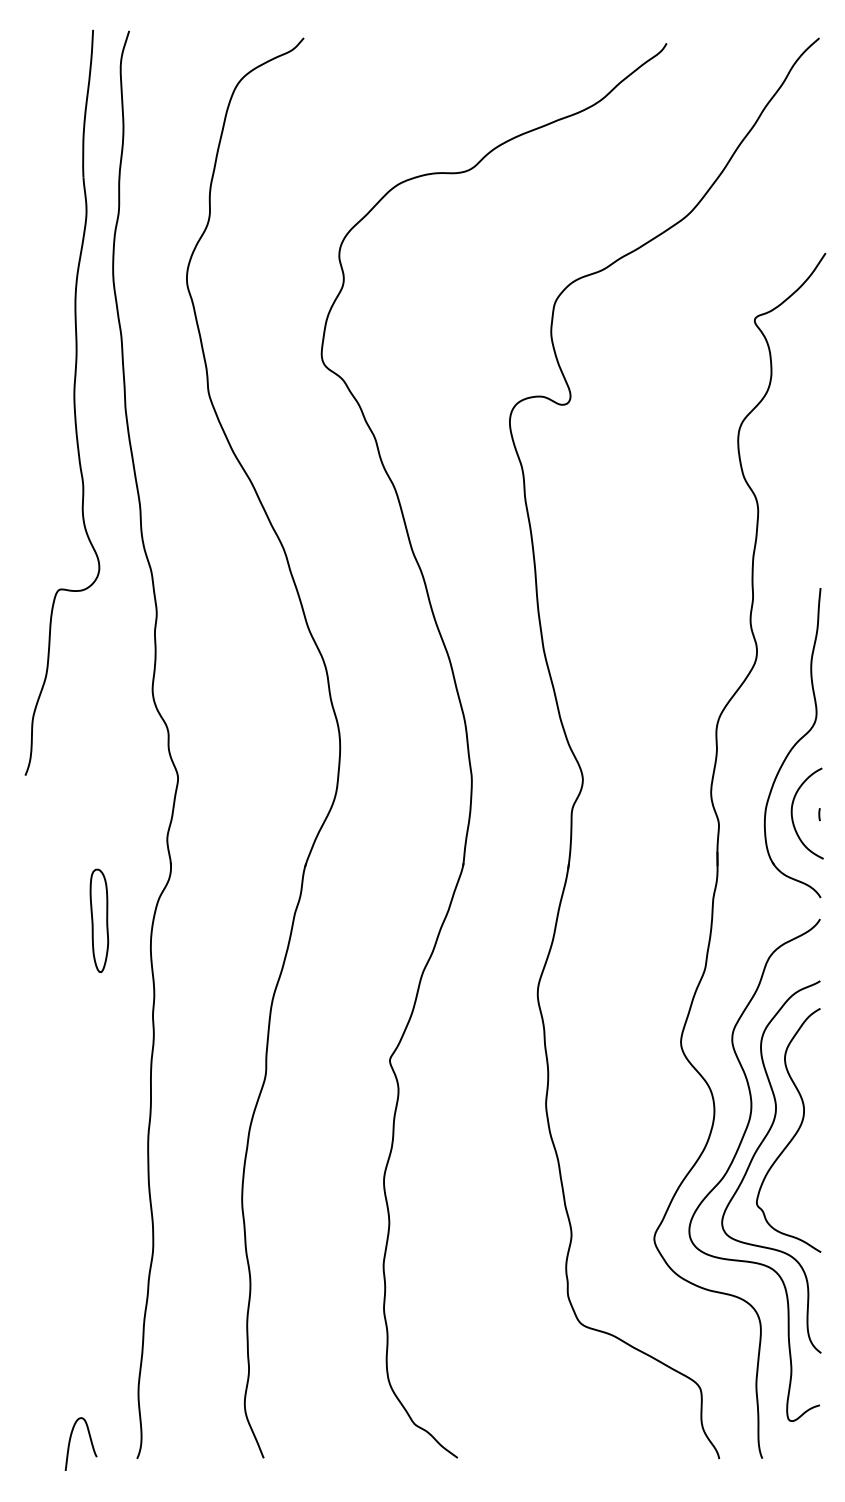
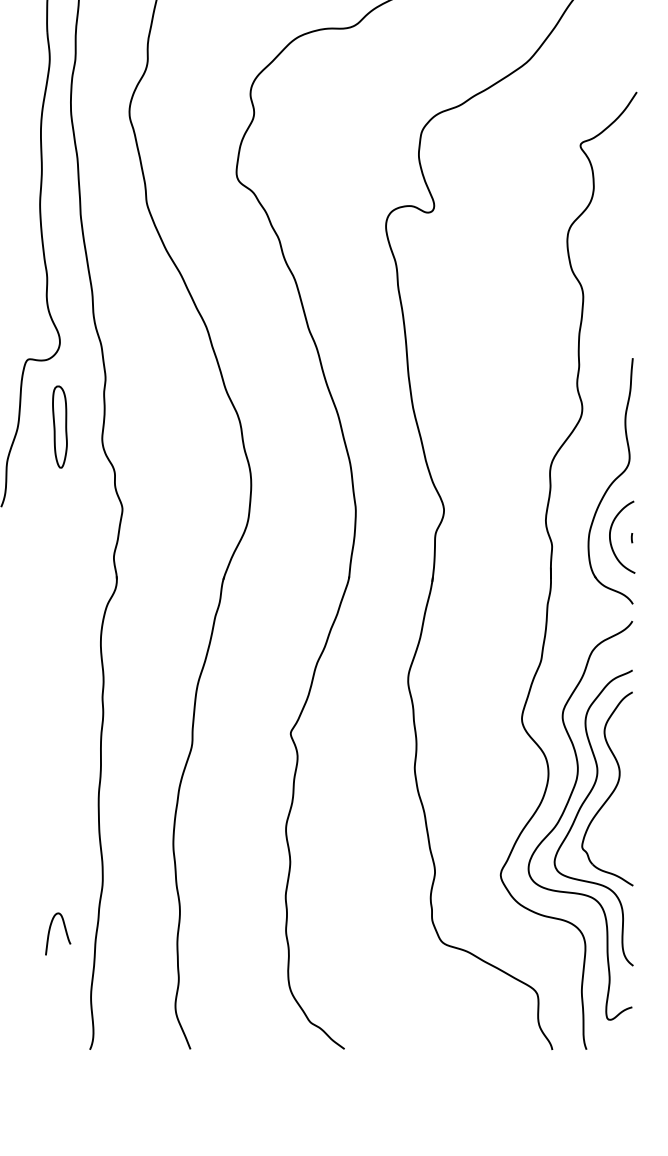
part: (99, 920) -> (60, 426), moved
curve: (70, 1443) -> (49, 933), moved

